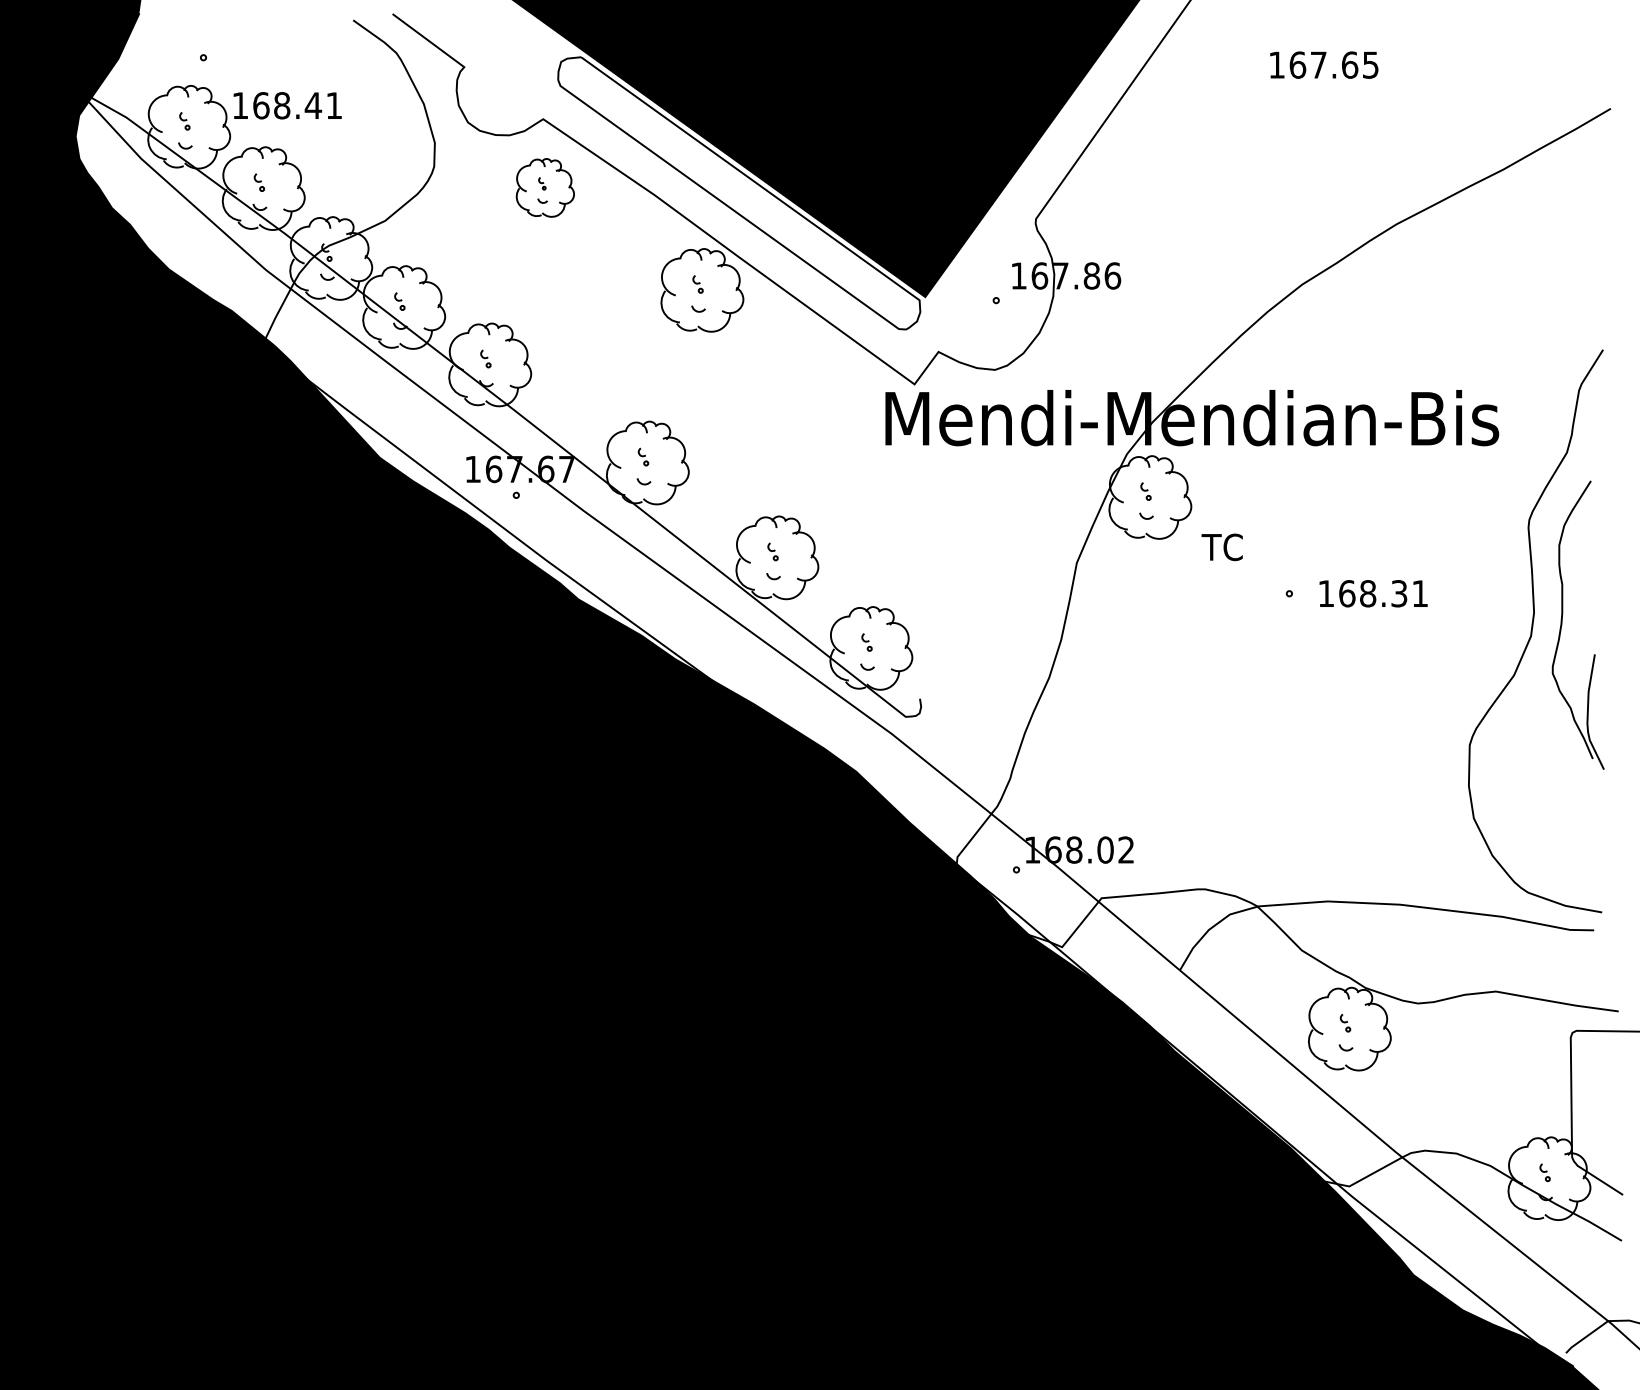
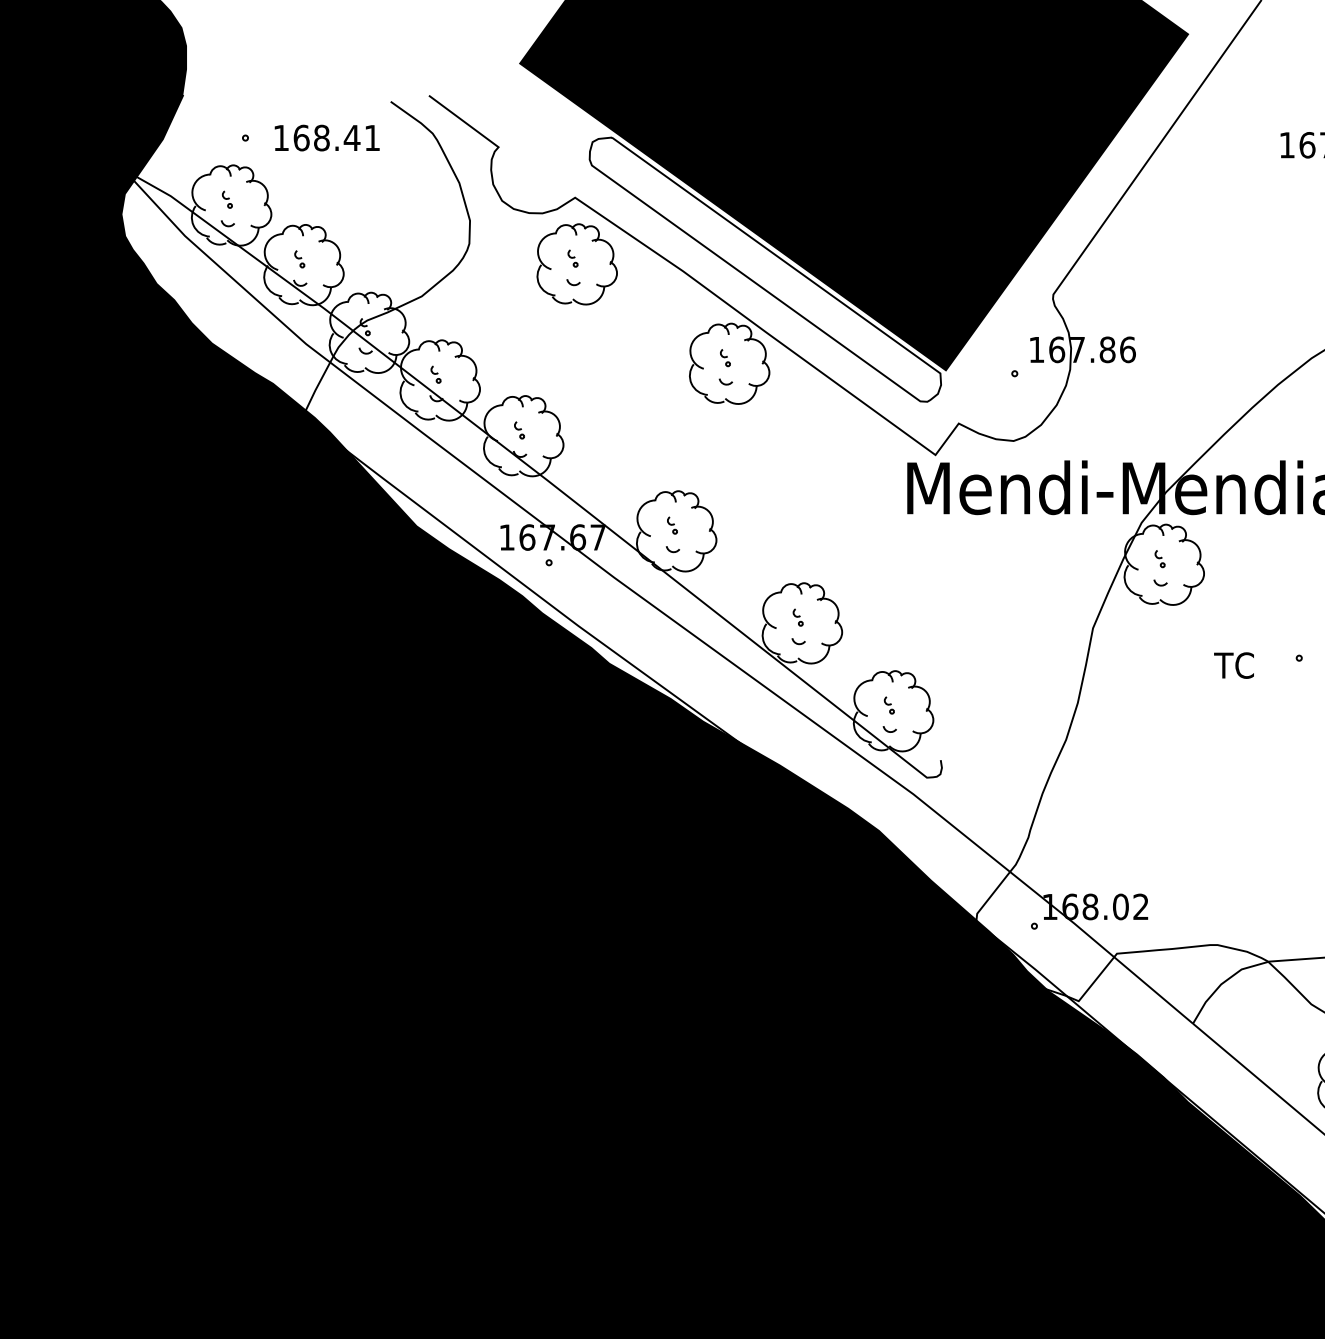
text: (287, 105) -> (327, 137), moved
part: (545, 187) -> (577, 263), size x1.43
text: (1221, 547) -> (1233, 665), moved

